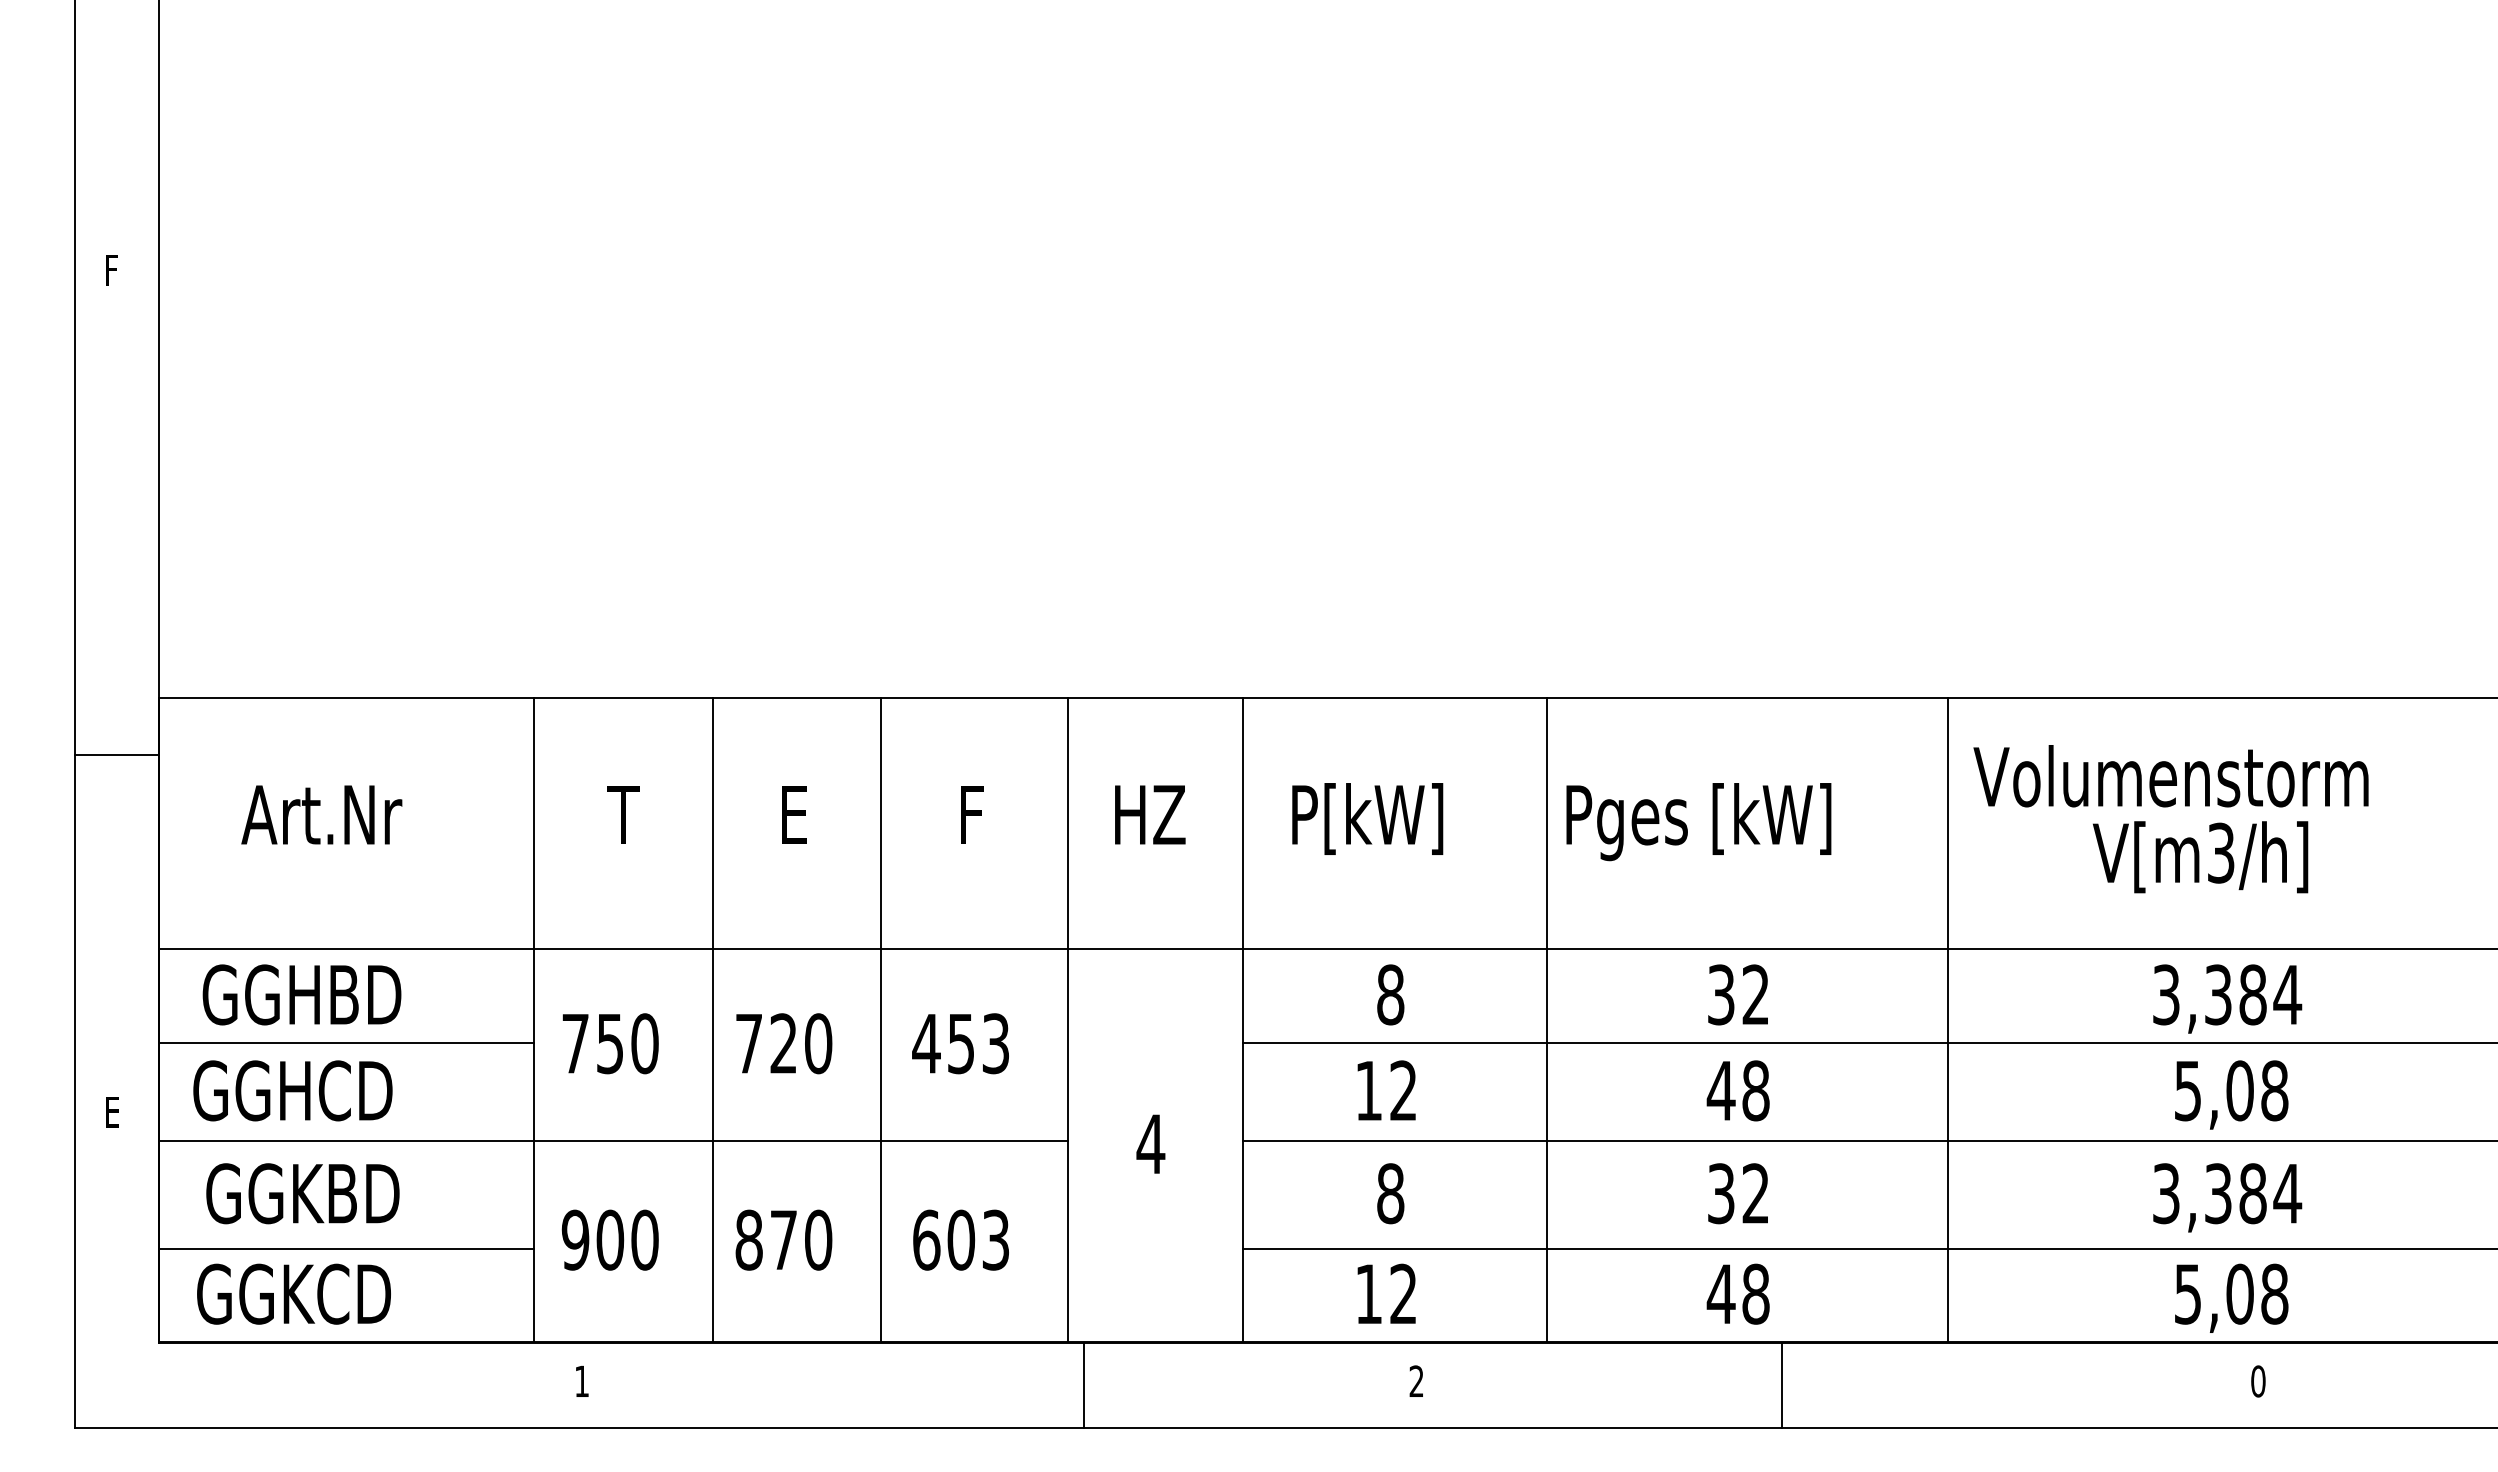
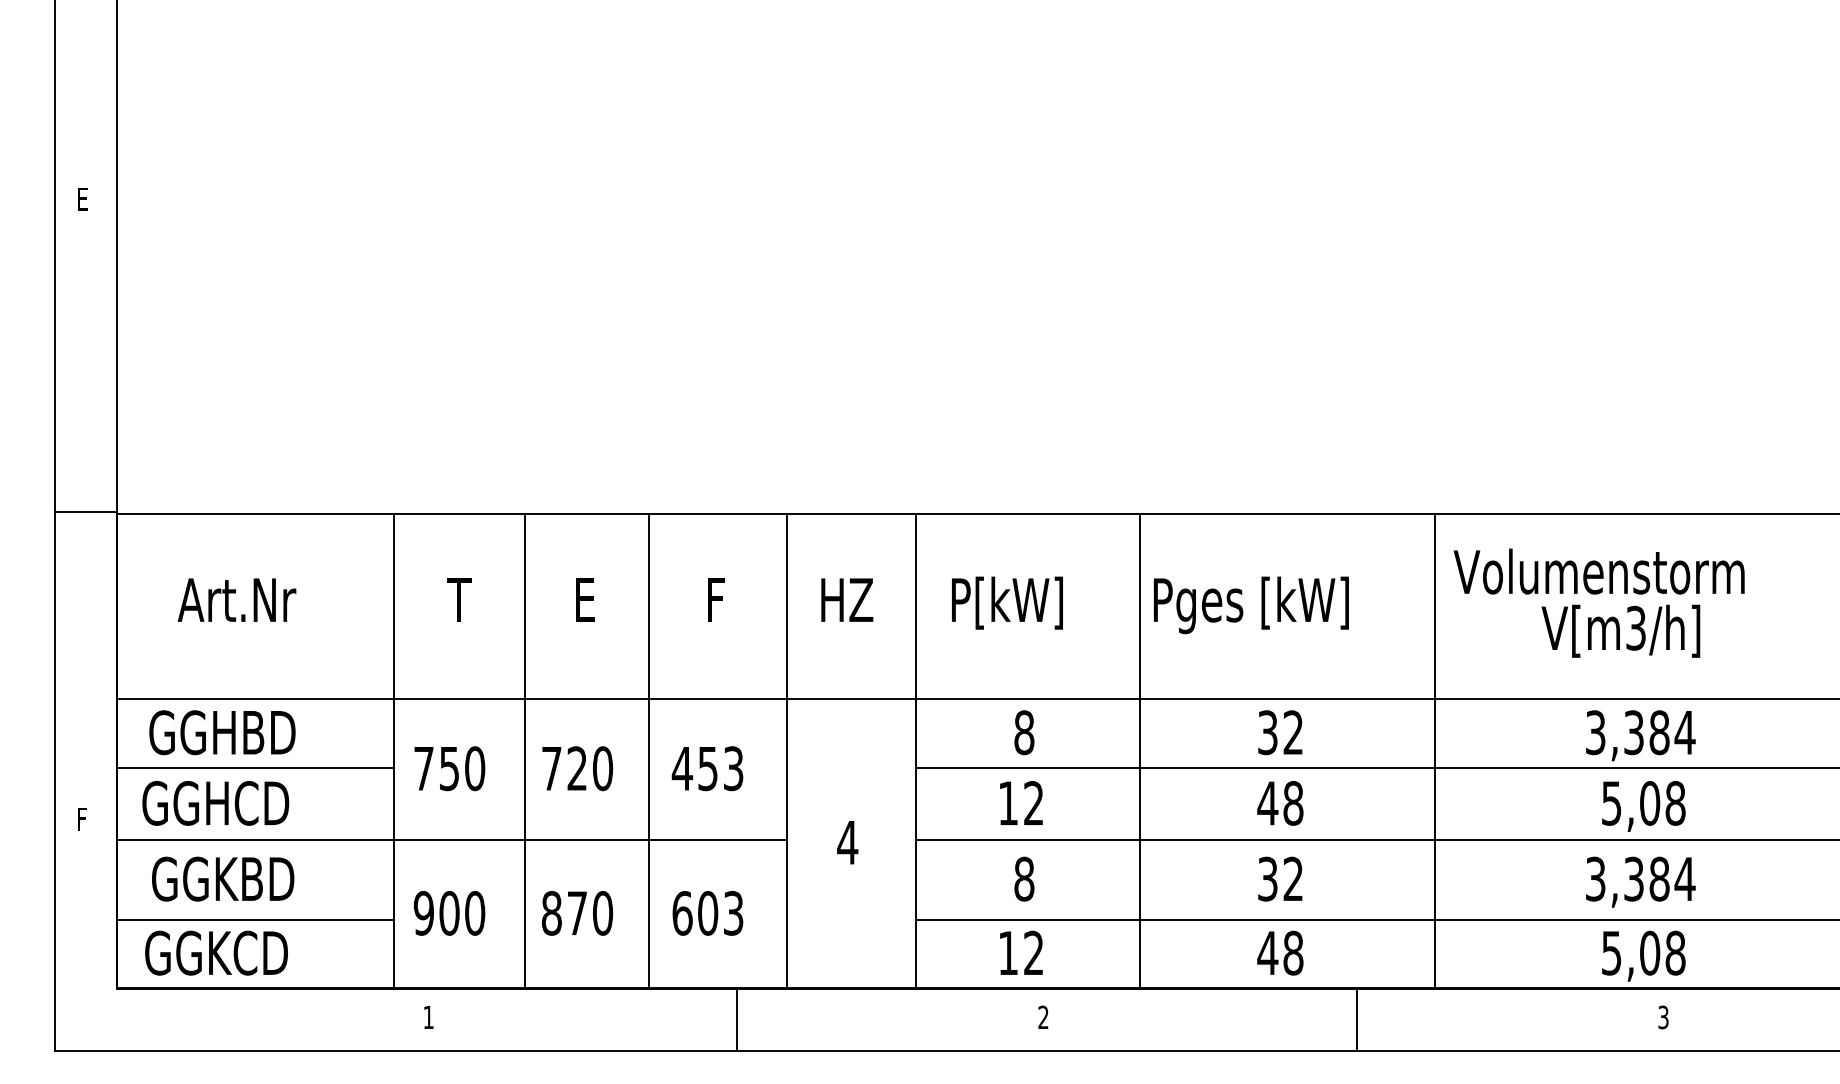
text: (113, 270) -> (83, 199), F -> E
line: (116, 755) -> (85, 512), moved
text: (113, 1112) -> (83, 819), E -> F
text: (2258, 1381) -> (1663, 1017), 0 -> 3
line: (1083, 1385) -> (736, 1020), moved
line: (1782, 1385) -> (1357, 1020), moved

